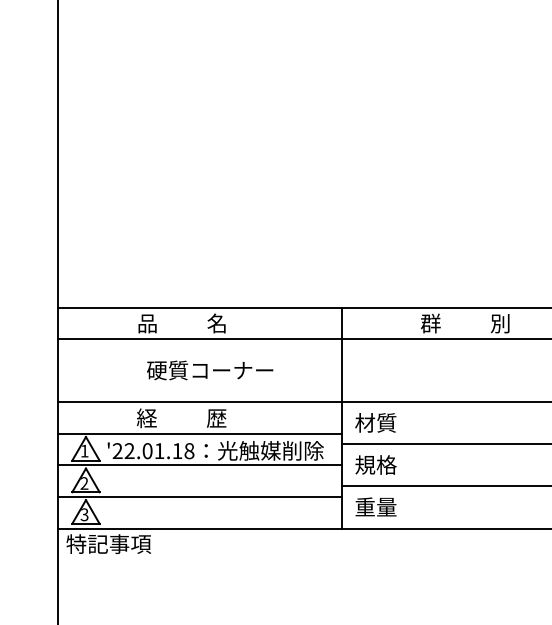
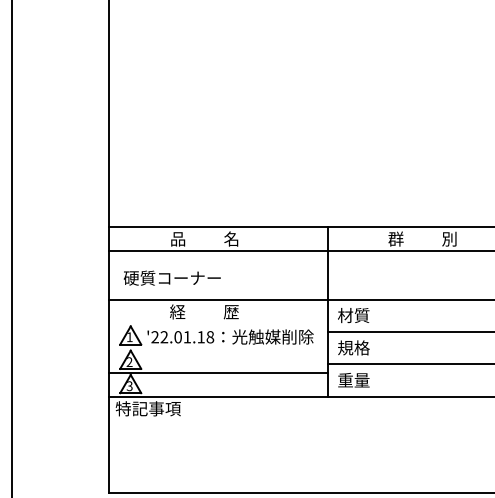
text: (209, 369) -> (171, 277), moved
line: (200, 433) -> (218, 323), removed
line: (200, 465) -> (218, 348), removed

